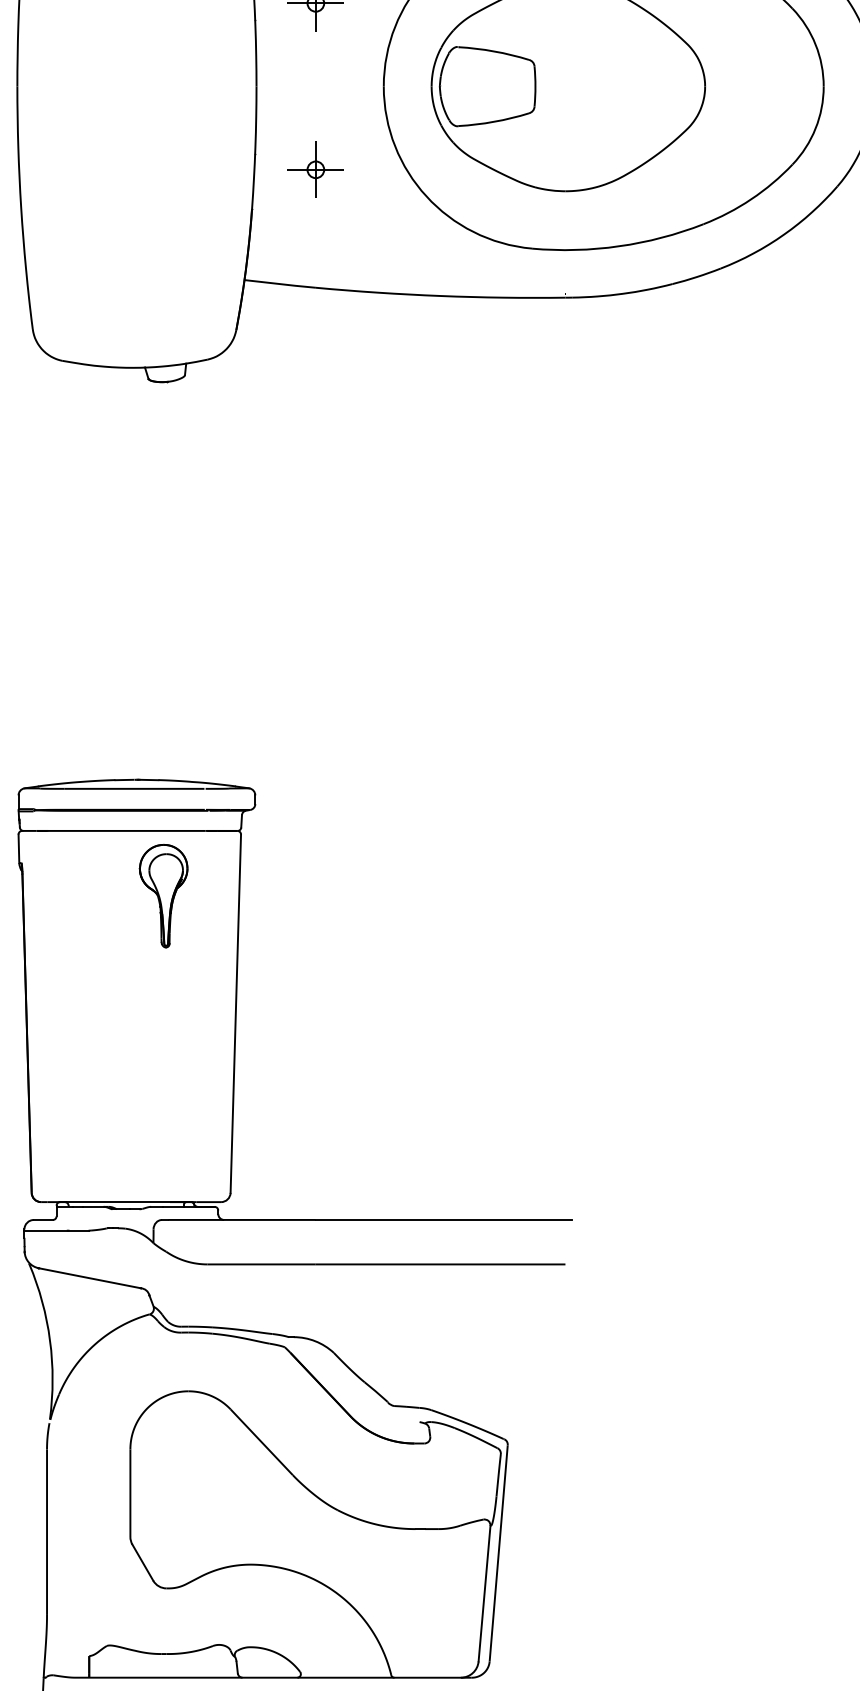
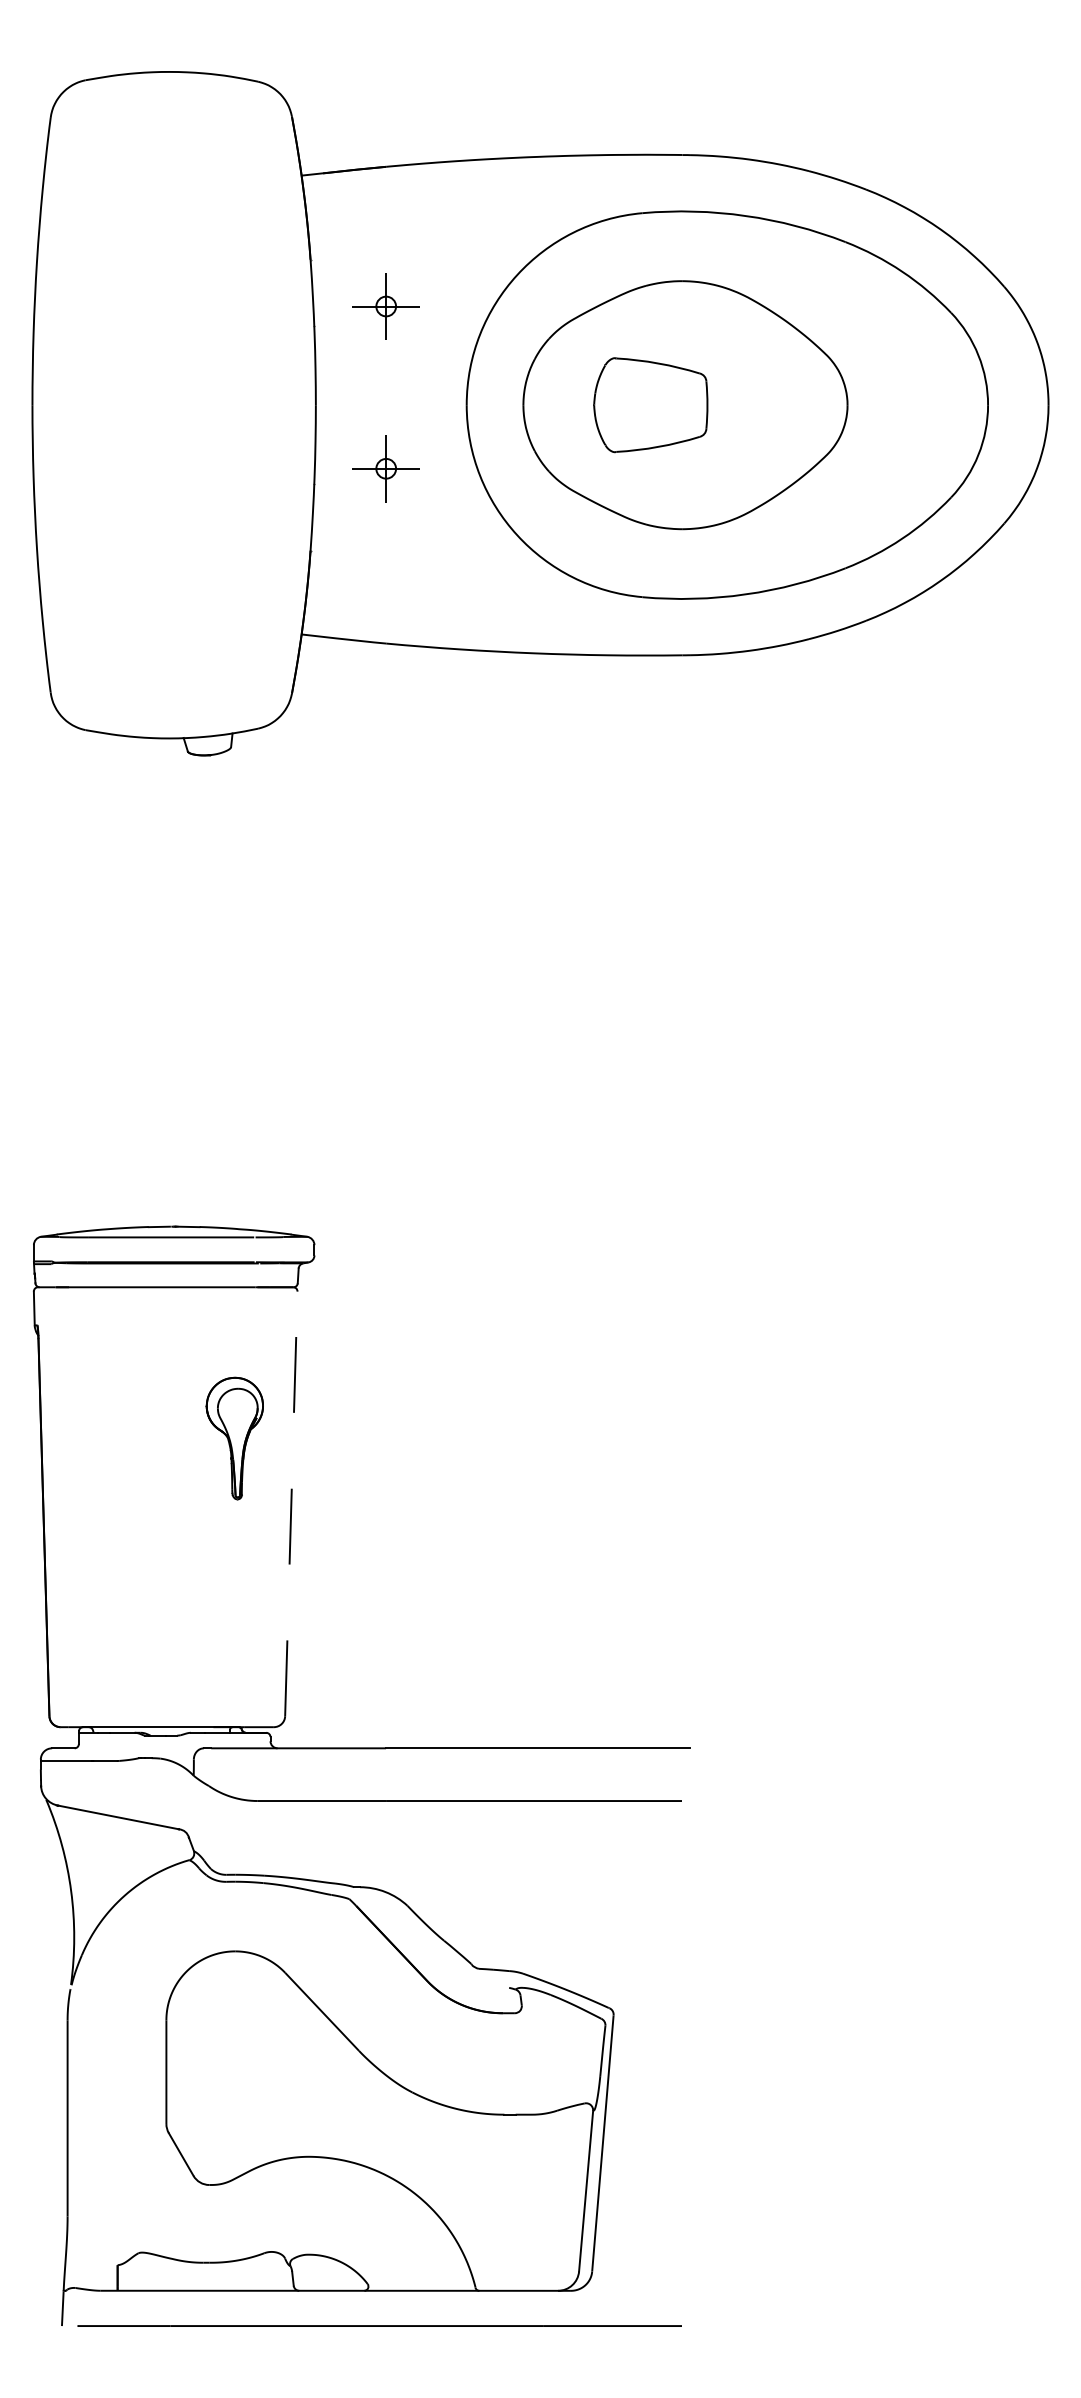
part: (487, 86) -> (650, 405), moved
part: (315, 169) -> (385, 468), moved
part: (163, 896) -> (234, 1438), moved
line: (235, 1013) -> (291, 1503), solid -> dashed

